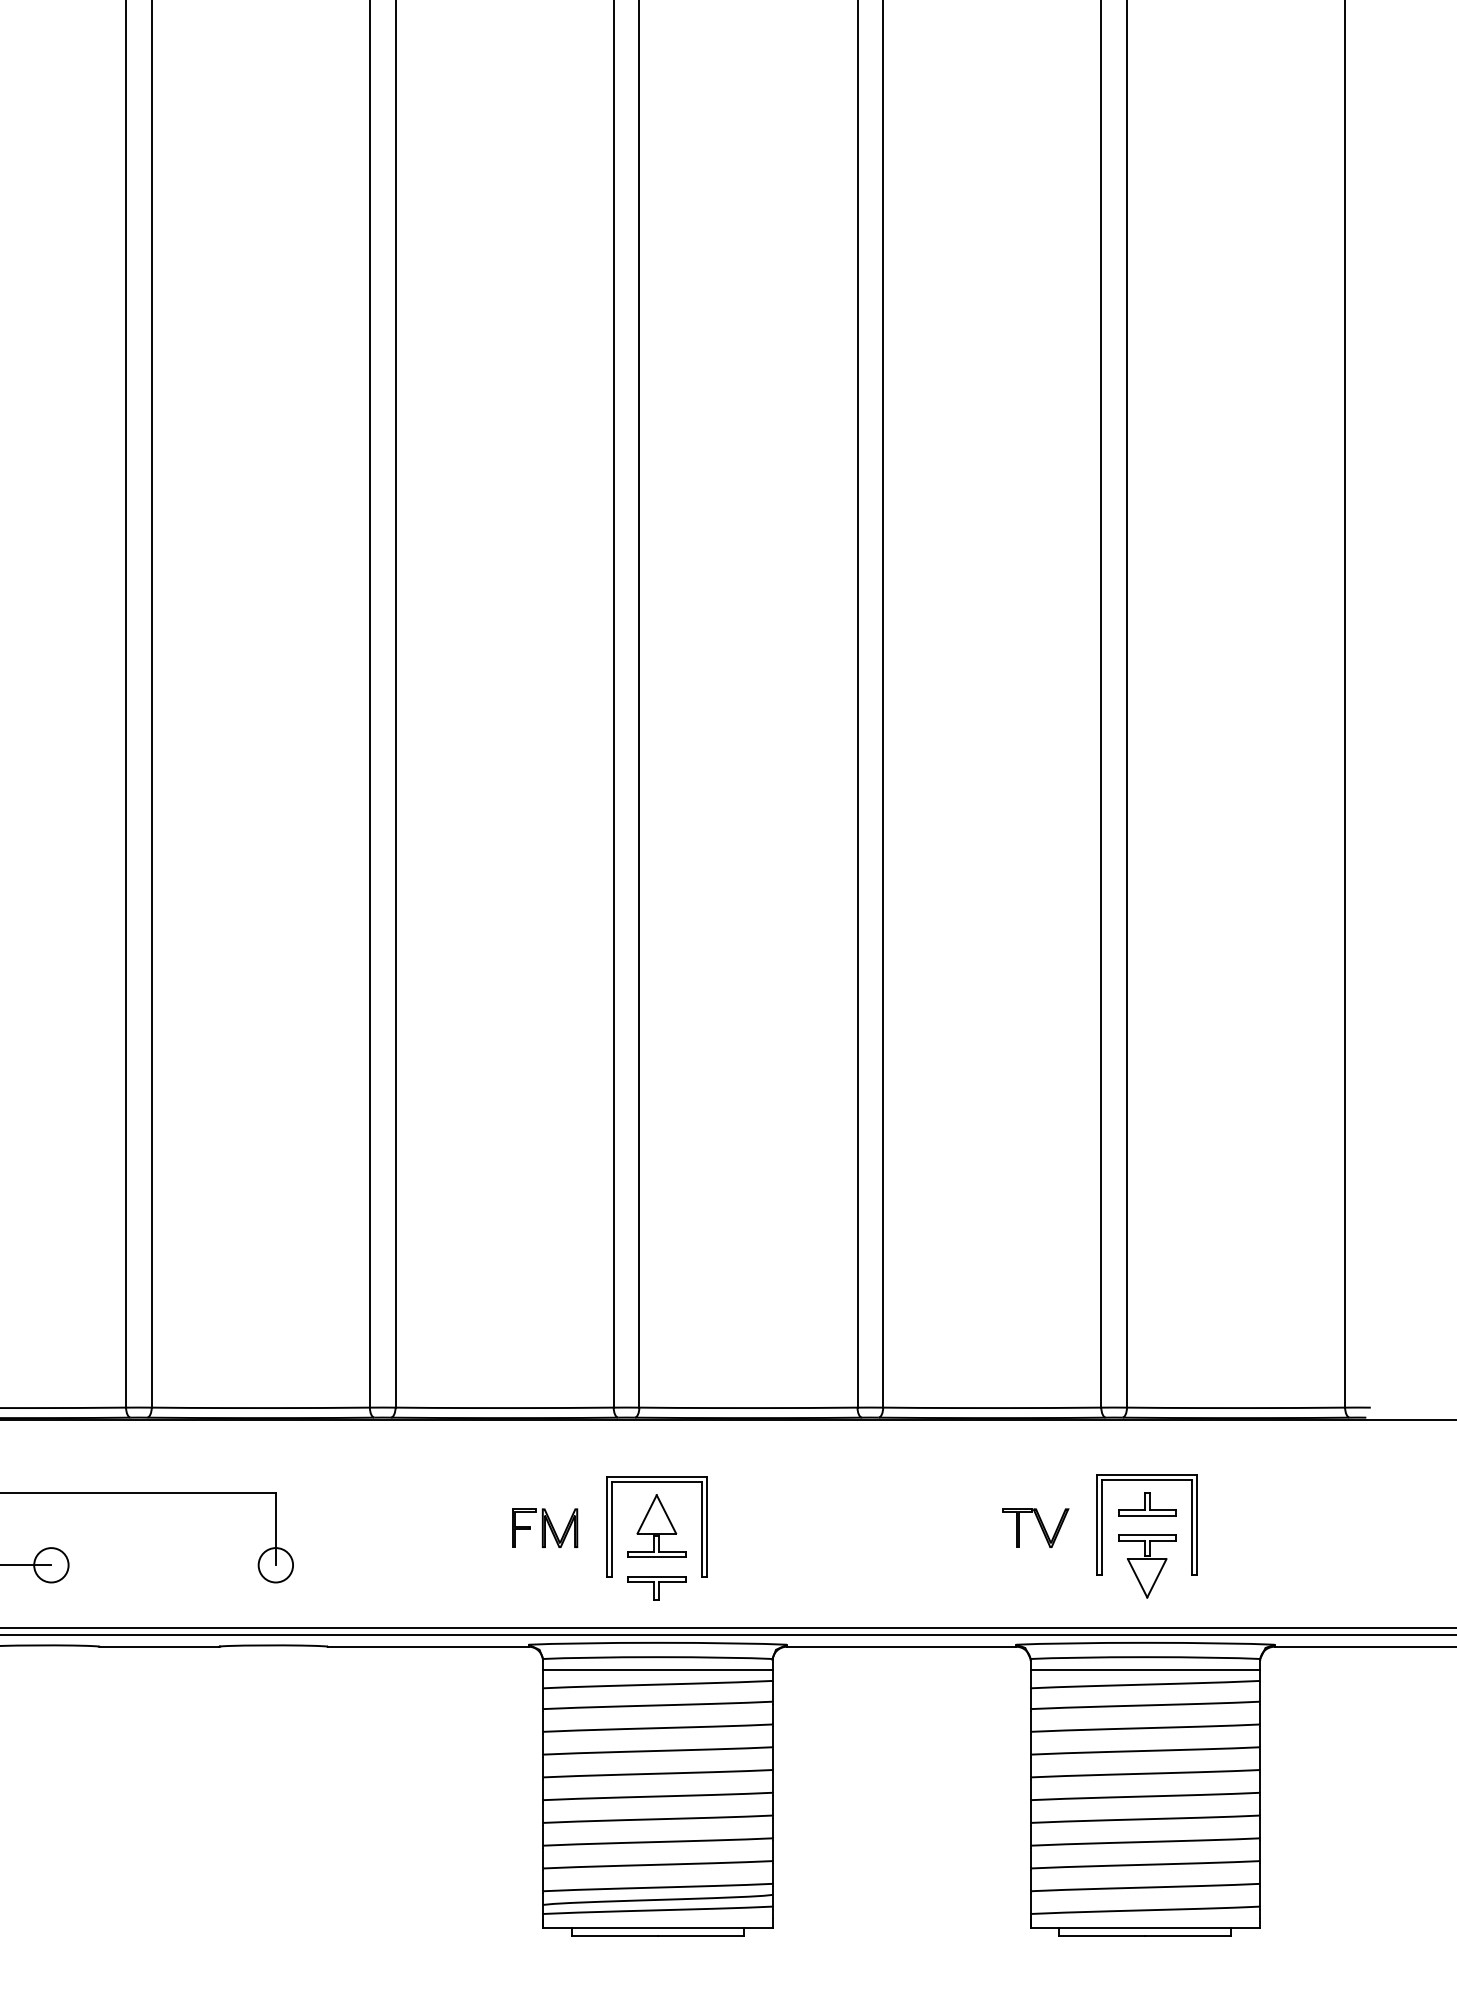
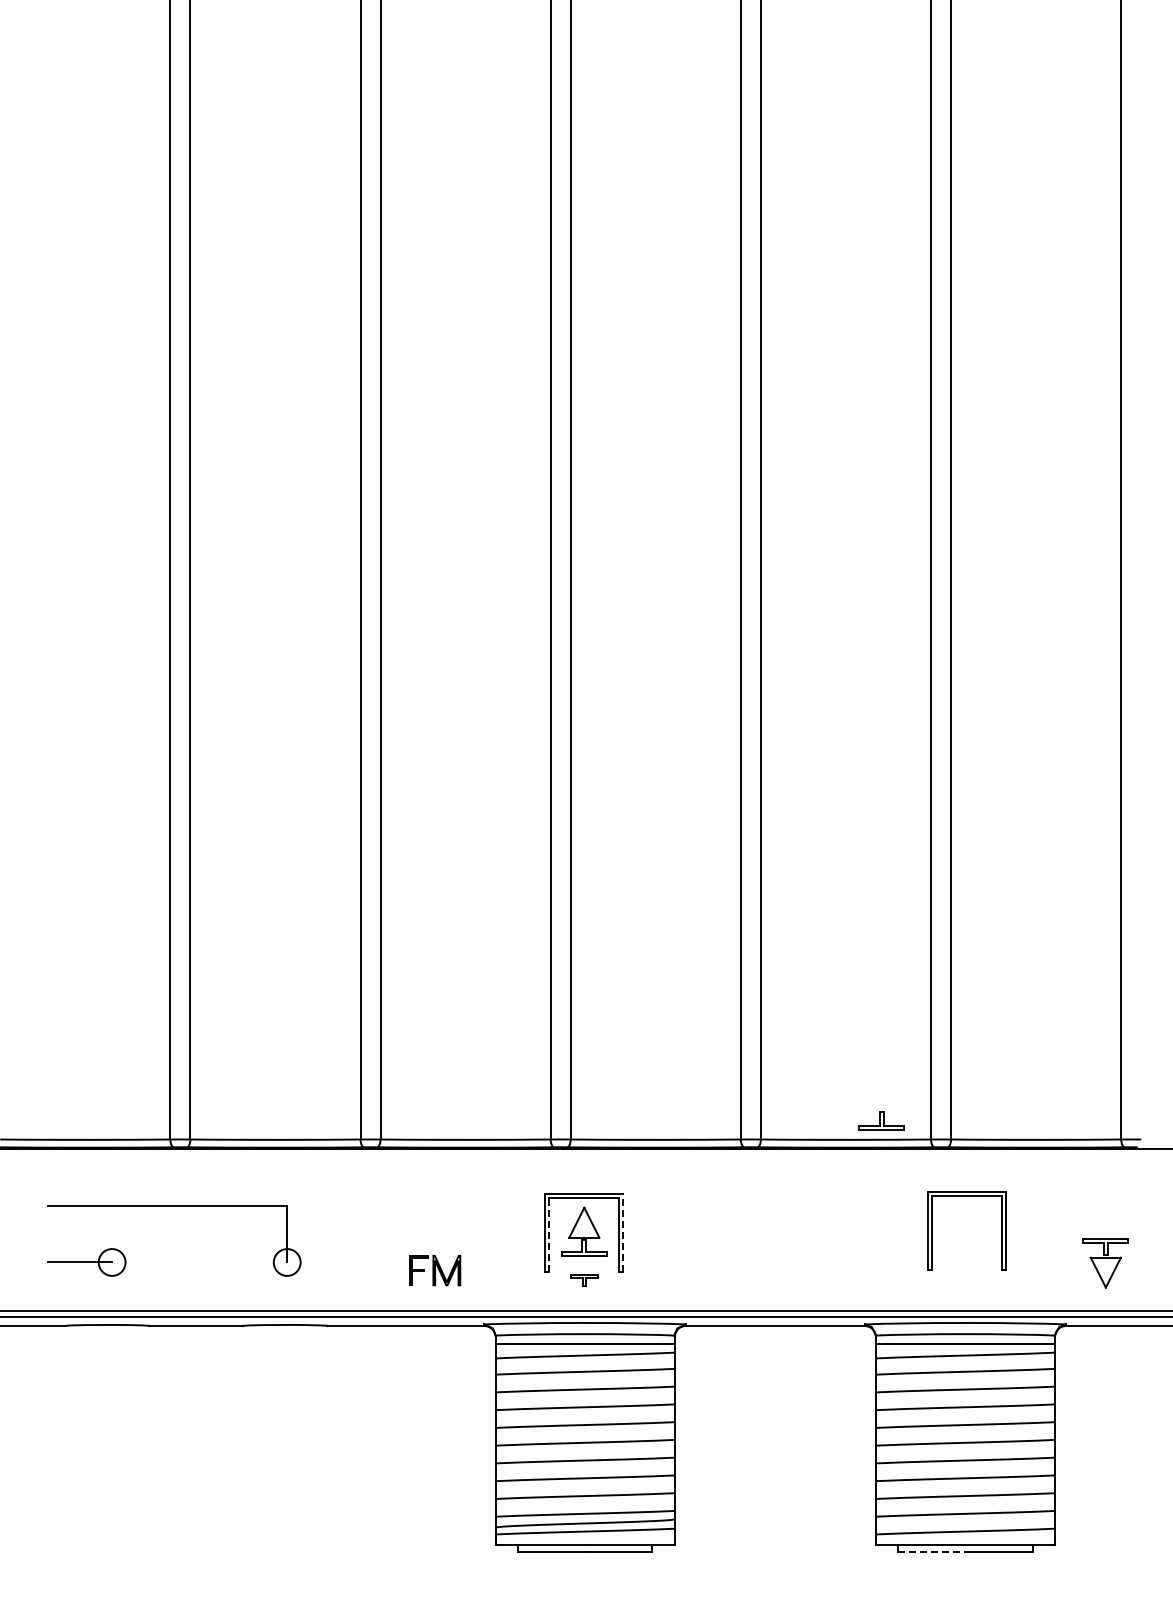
part: (1146, 1503) -> (881, 1120), moved
line: (707, 1526) -> (623, 1232), solid -> dashed
part: (545, 1528) -> (435, 1270), moved
part: (1035, 1528) -> (879, 1233), removed
line: (612, 1529) -> (549, 1234), solid -> dashed
part: (1146, 1566) -> (1105, 1263), moved
part: (657, 1588) -> (584, 1280), size x0.6
line: (1101, 1937) -> (931, 1552), solid -> dashed

